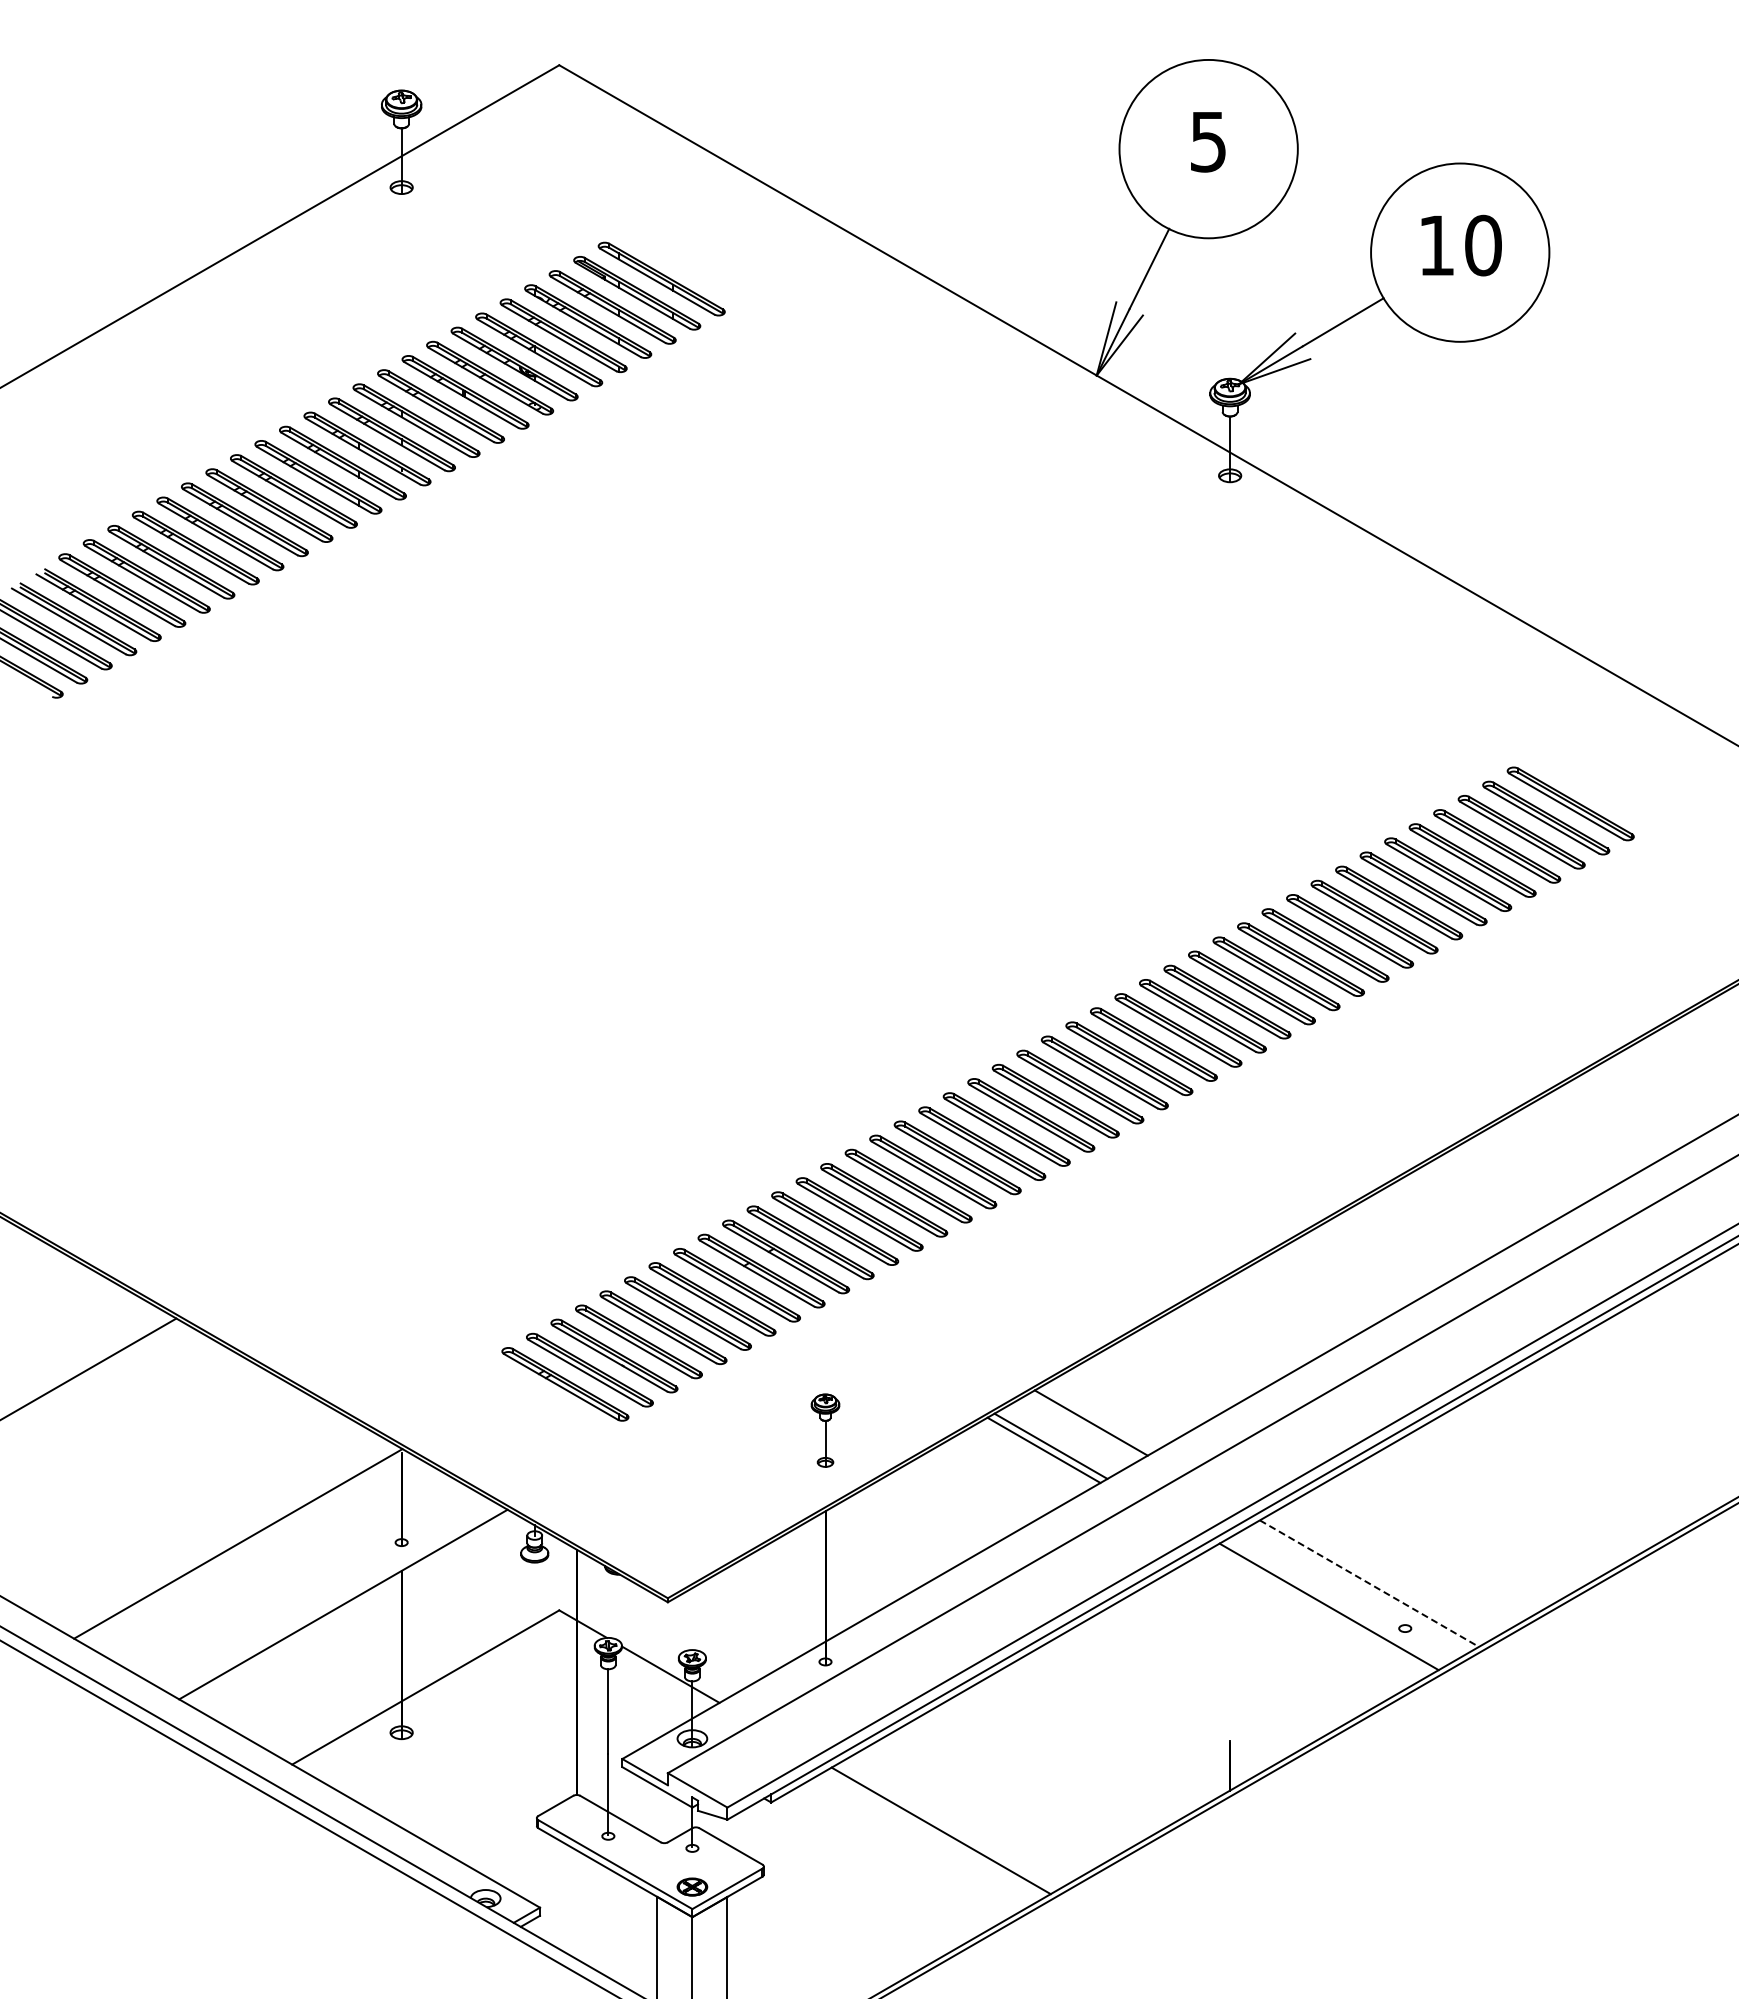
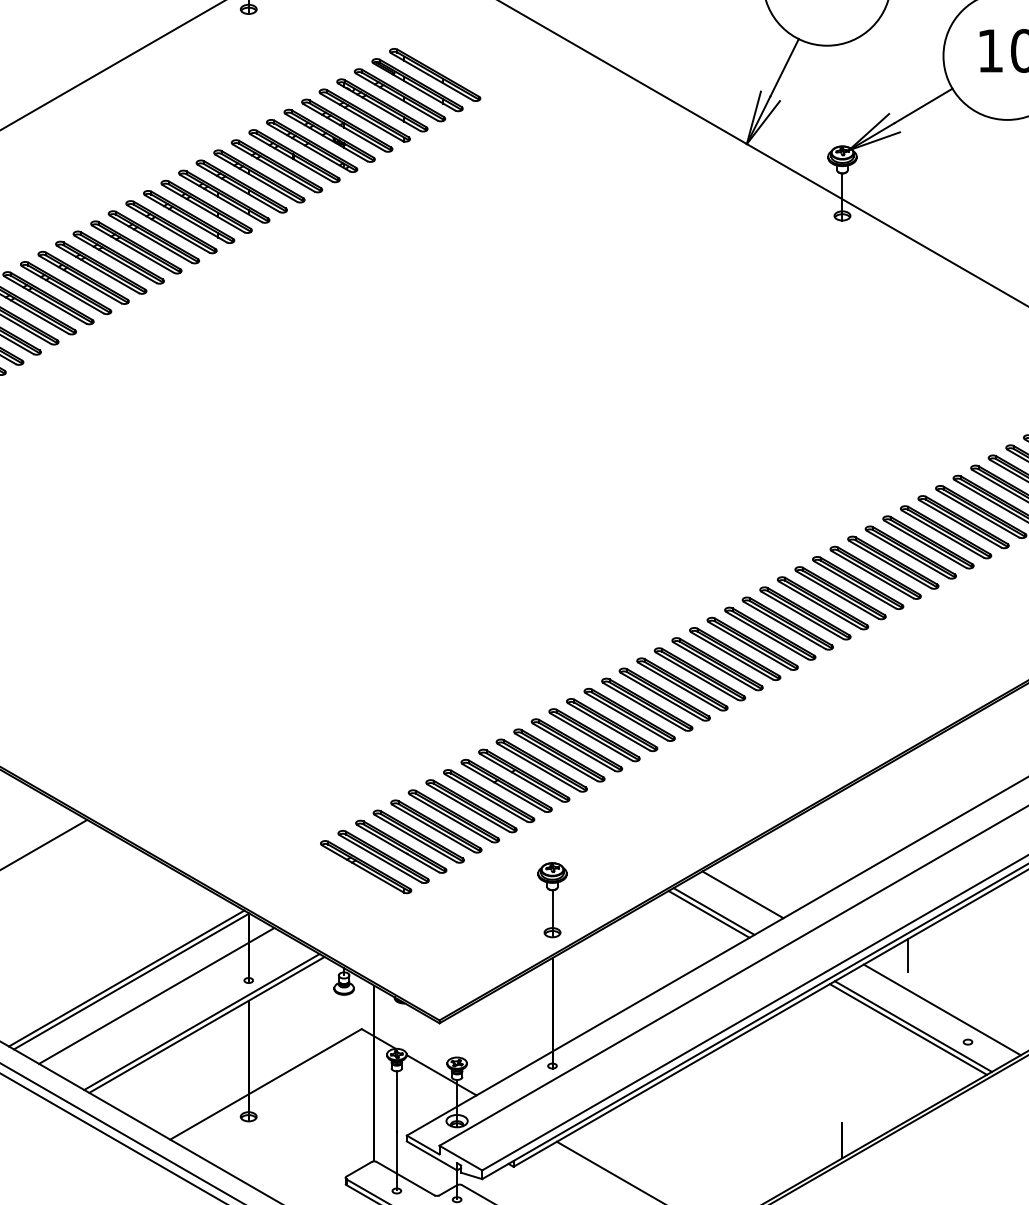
part: (825, 1430) -> (552, 900), size x1.43
line: (1320, 1507) -> (907, 955), added
line: (231, 1539) -> (126, 978), added
line: (273, 1563) -> (156, 995), added
line: (1369, 1583) -> (942, 1009), dashed -> solid
line: (336, 1600) -> (202, 1022), added
line: (1321, 1610) -> (907, 1029), added

